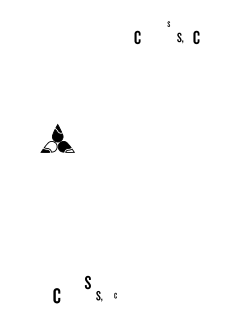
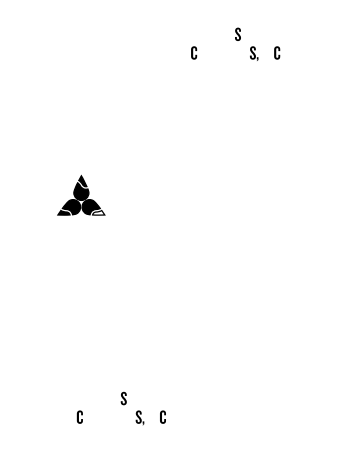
part: (168, 23) -> (237, 33), size x1.67
part: (137, 37) -> (194, 52), size x0.71
part: (196, 37) -> (277, 52), size x0.71
fill: (50, 146) -> (71, 206), added
part: (87, 282) -> (123, 398), size x0.71
part: (56, 295) -> (79, 416), size x0.62
part: (115, 295) -> (162, 416), size x1.67

